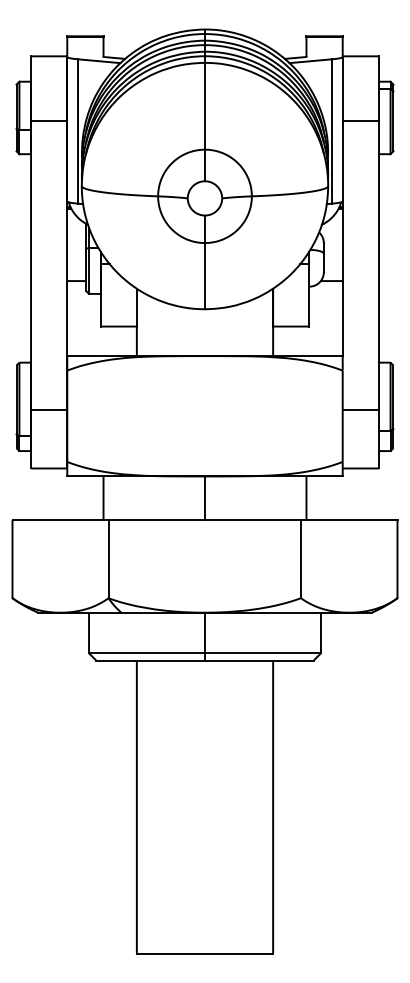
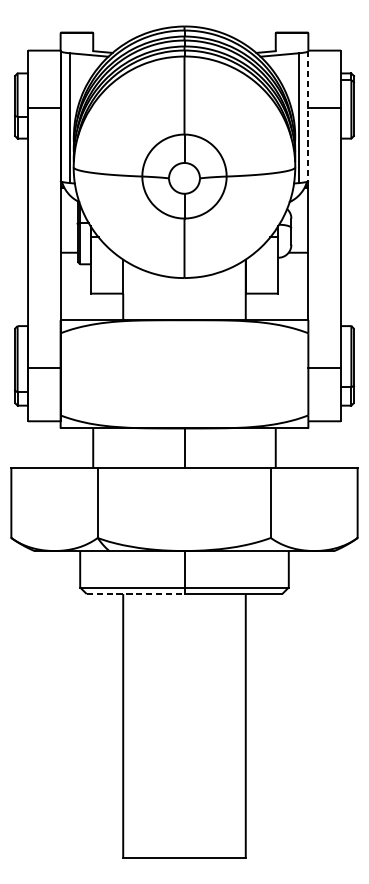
line: (342, 129) -> (308, 116), solid -> dashed
line: (151, 660) -> (136, 593), solid -> dashed

